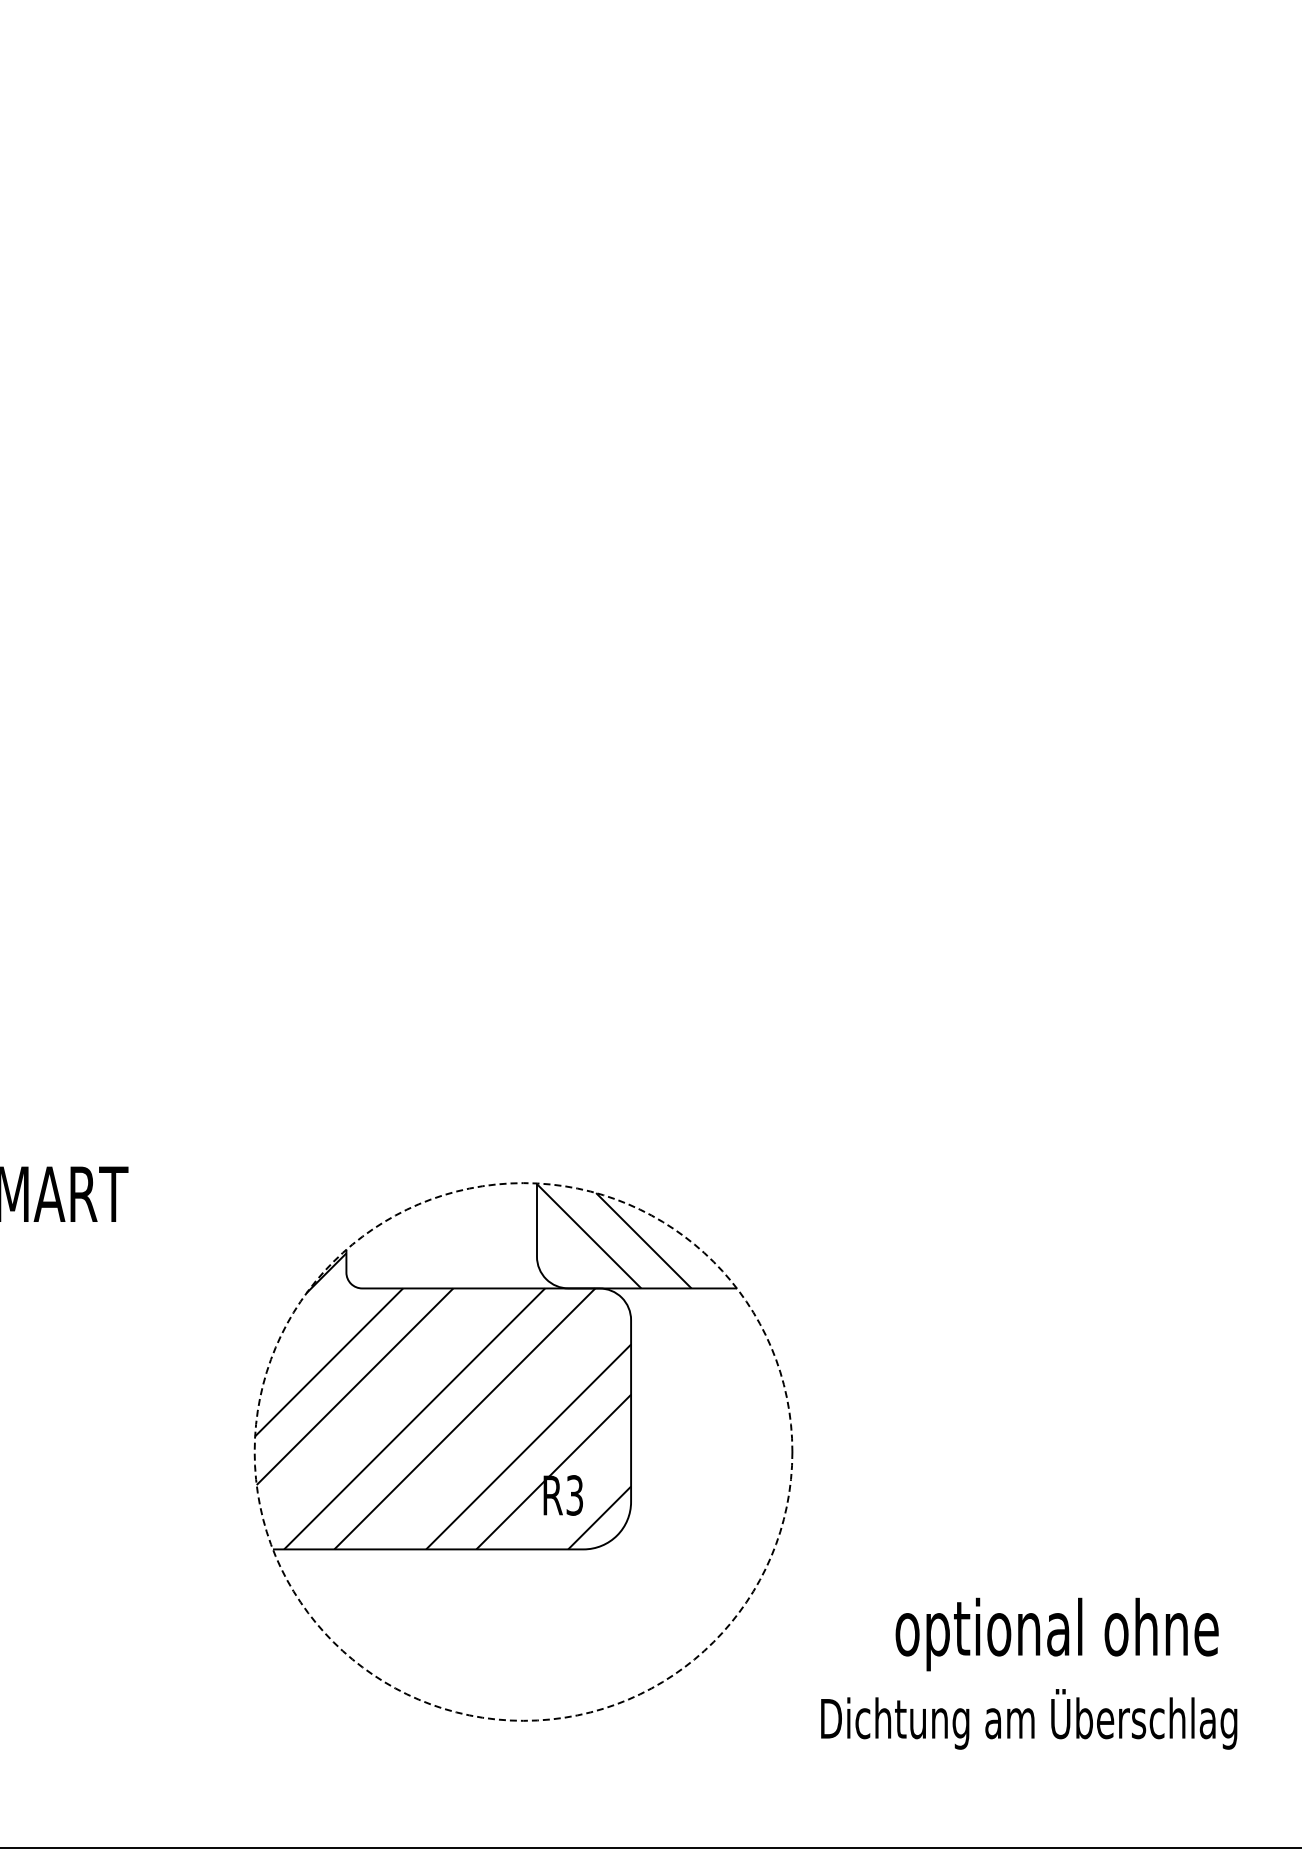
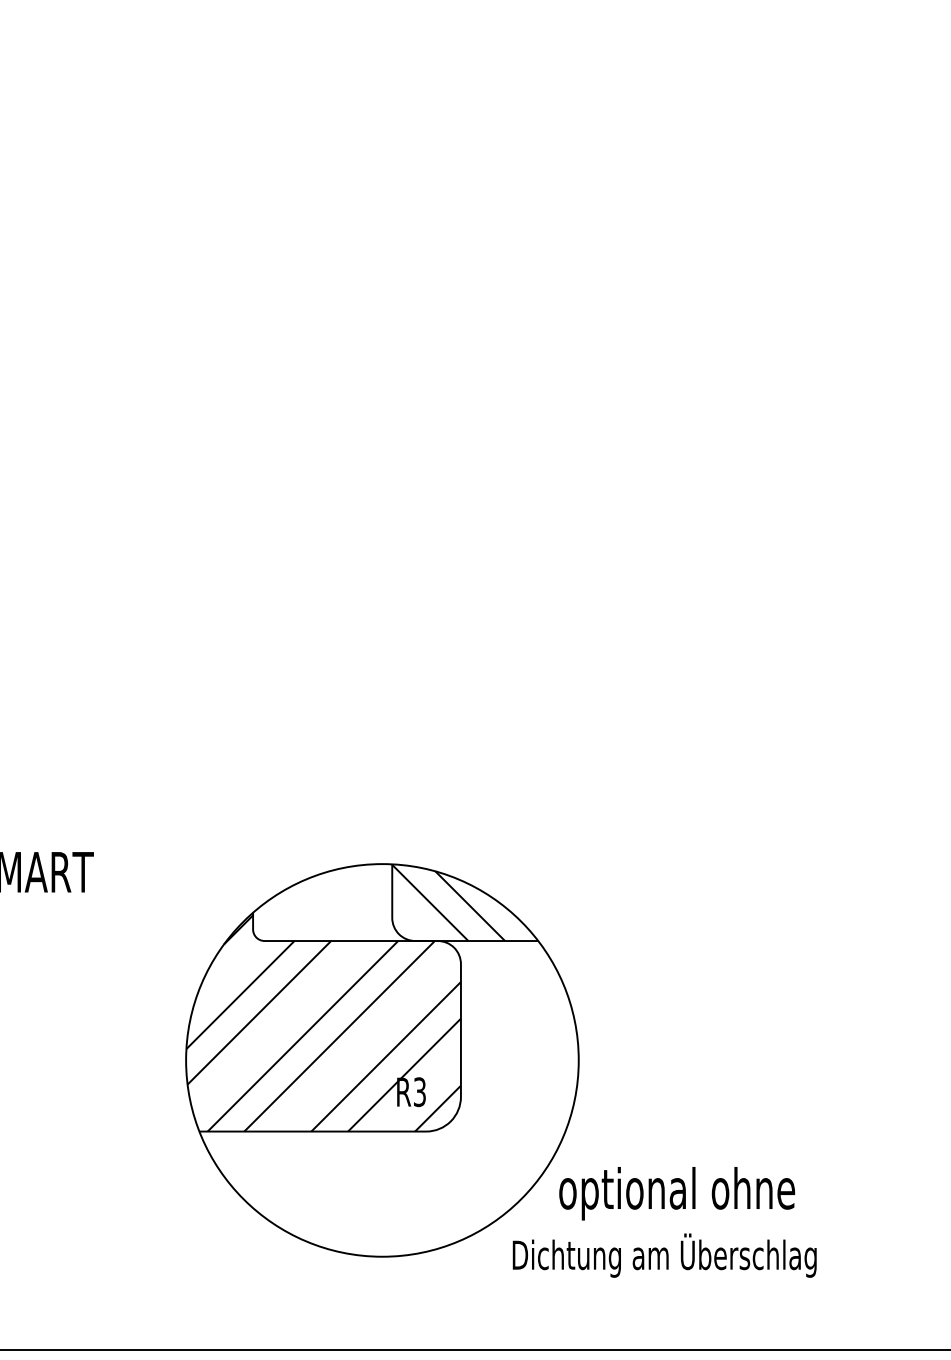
circle: (523, 1451) -> (382, 1060), dashed -> solid
text: (1056, 1634) -> (676, 1193), moved
text: (1029, 1719) -> (664, 1255), moved

